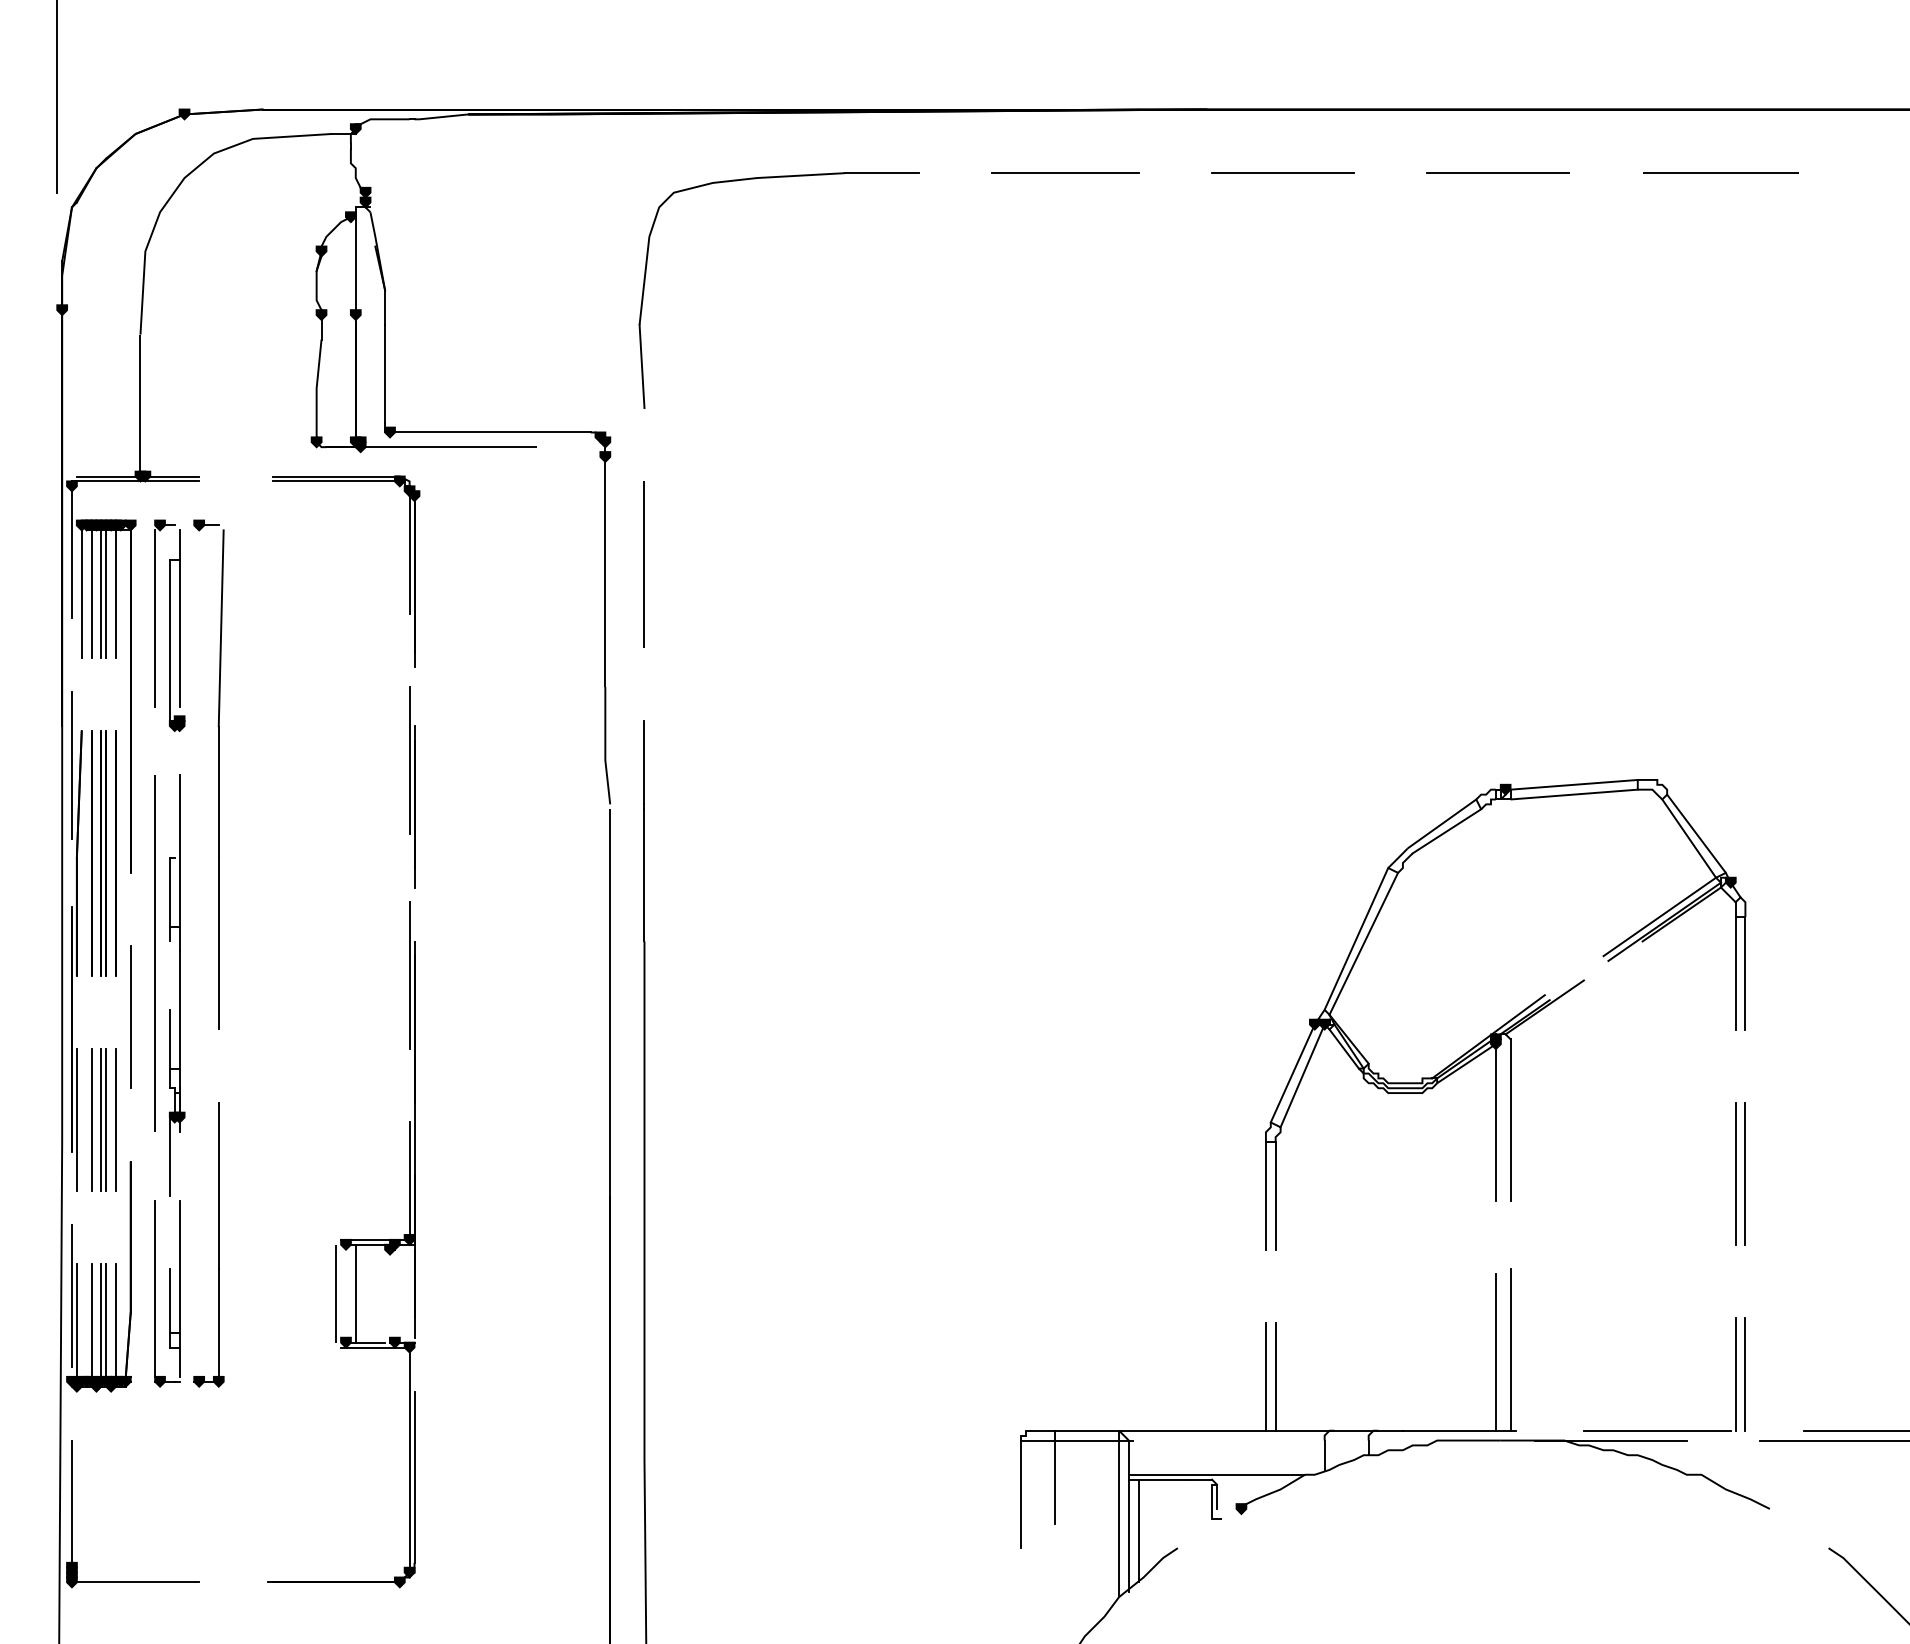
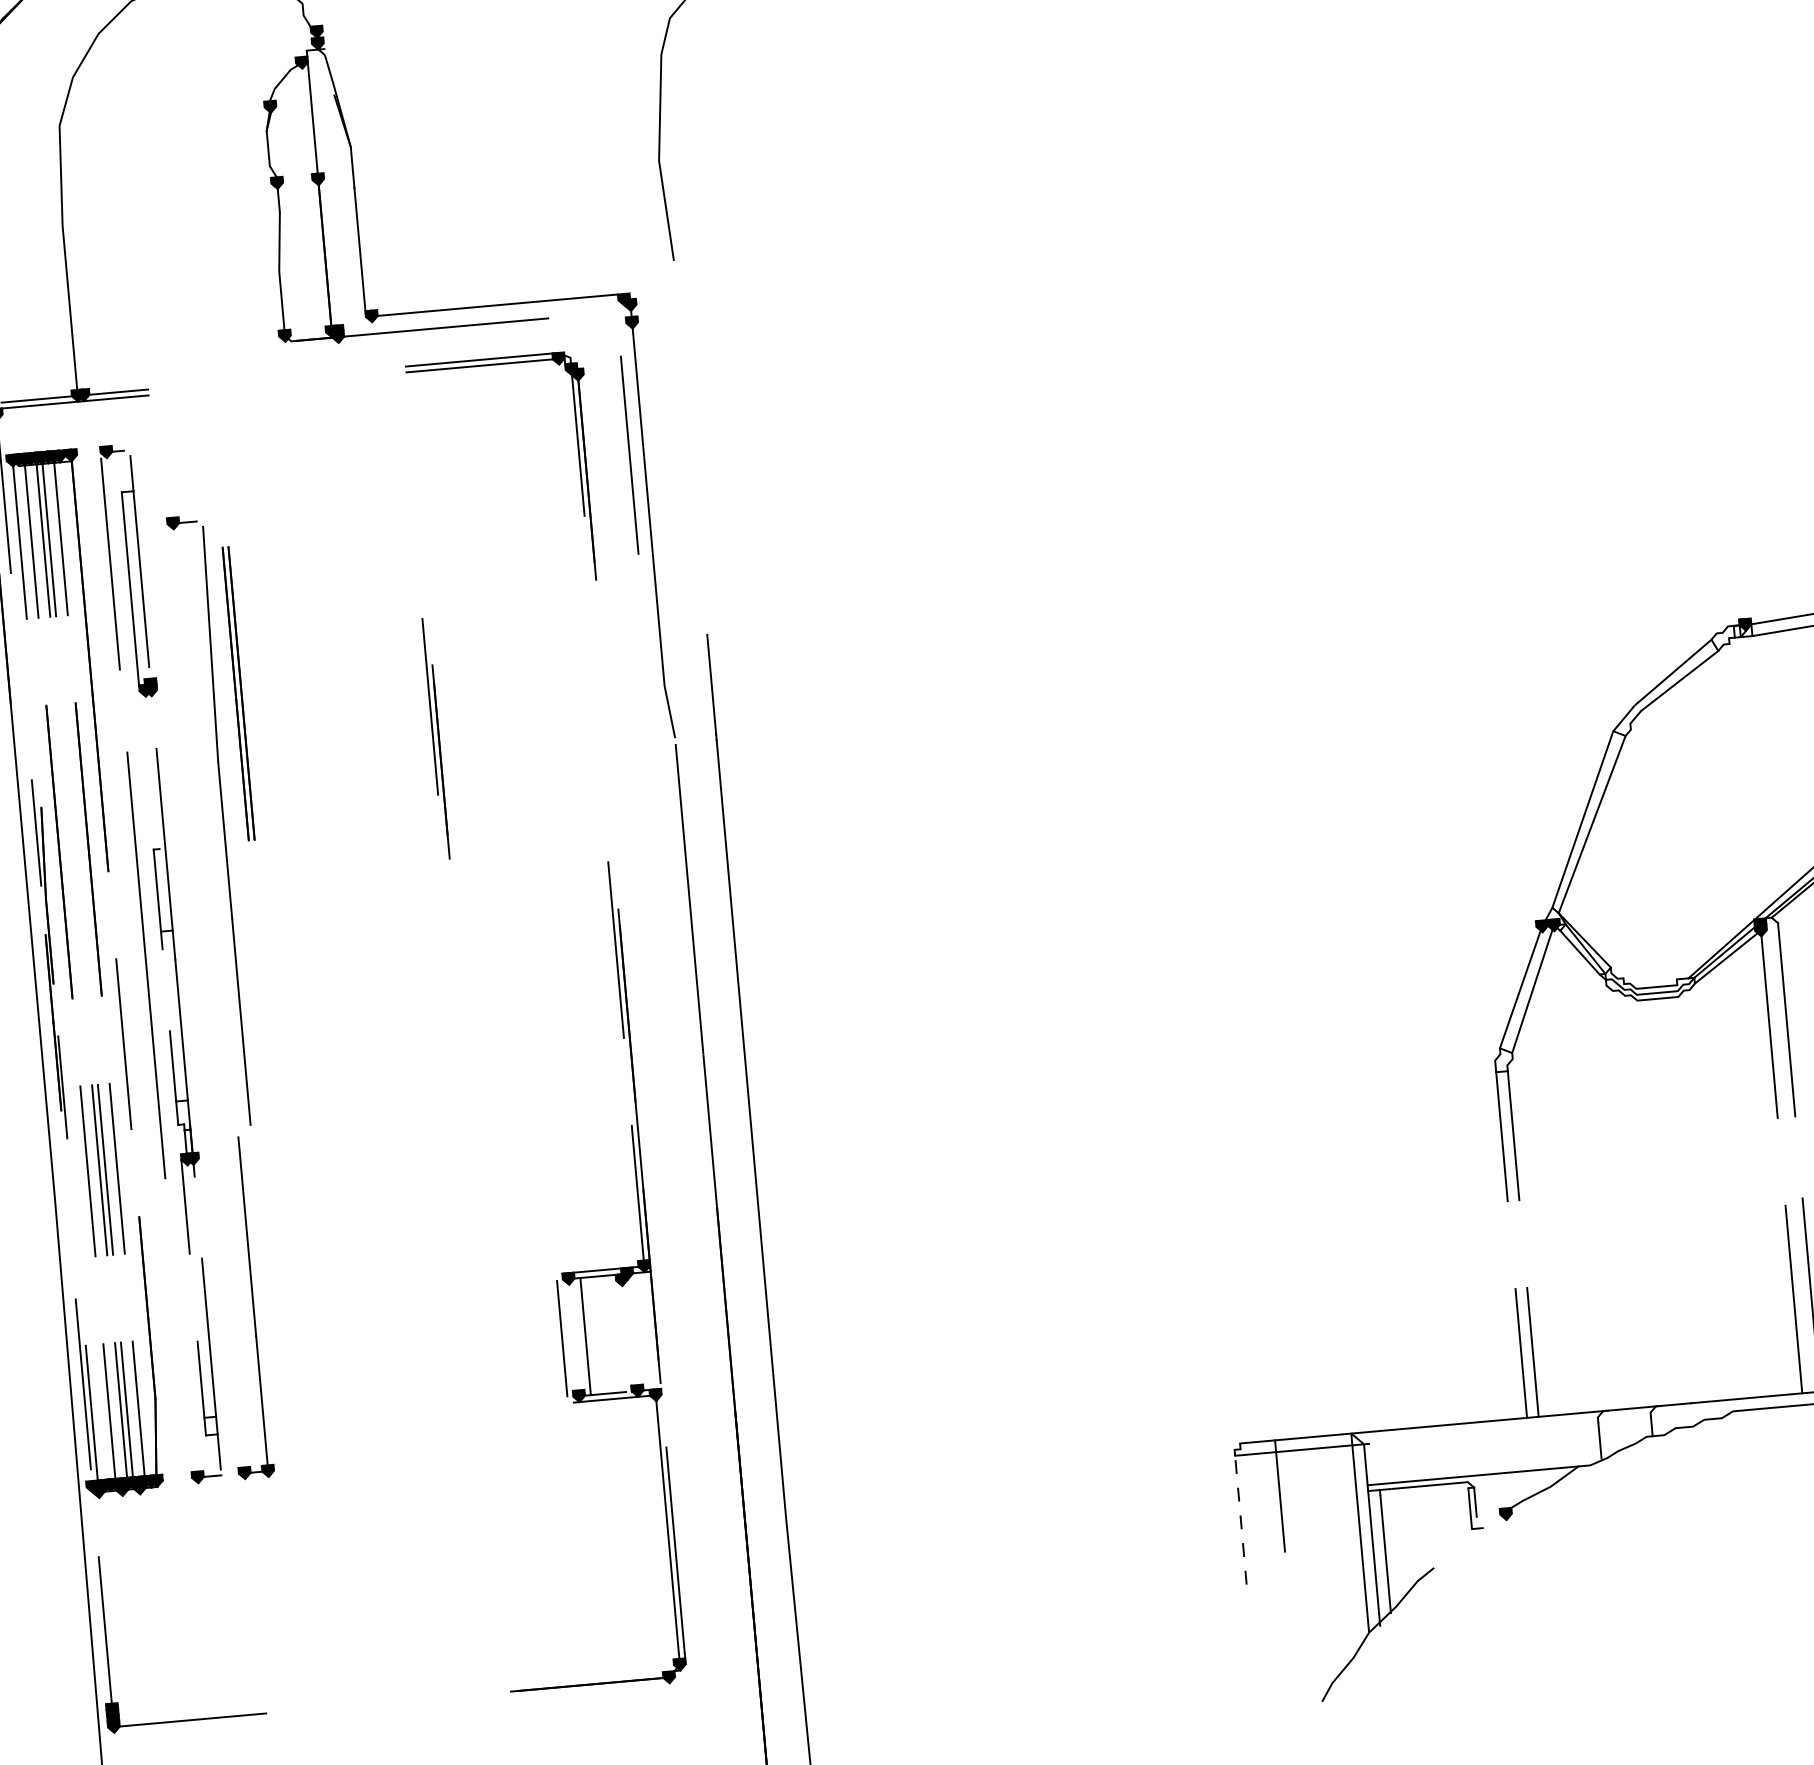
line: (643, 564) -> (628, 455), moved
part: (409, 571) -> (579, 465), moved
part: (218, 774) -> (223, 819), moved
part: (103, 853) -> (238, 693), moved
part: (76, 941) -> (50, 959), size x0.6
part: (341, 1244) -> (563, 1279), moved
line: (155, 1288) -> (182, 1366), removed
line: (1021, 1494) -> (1241, 1520), solid -> dashed

